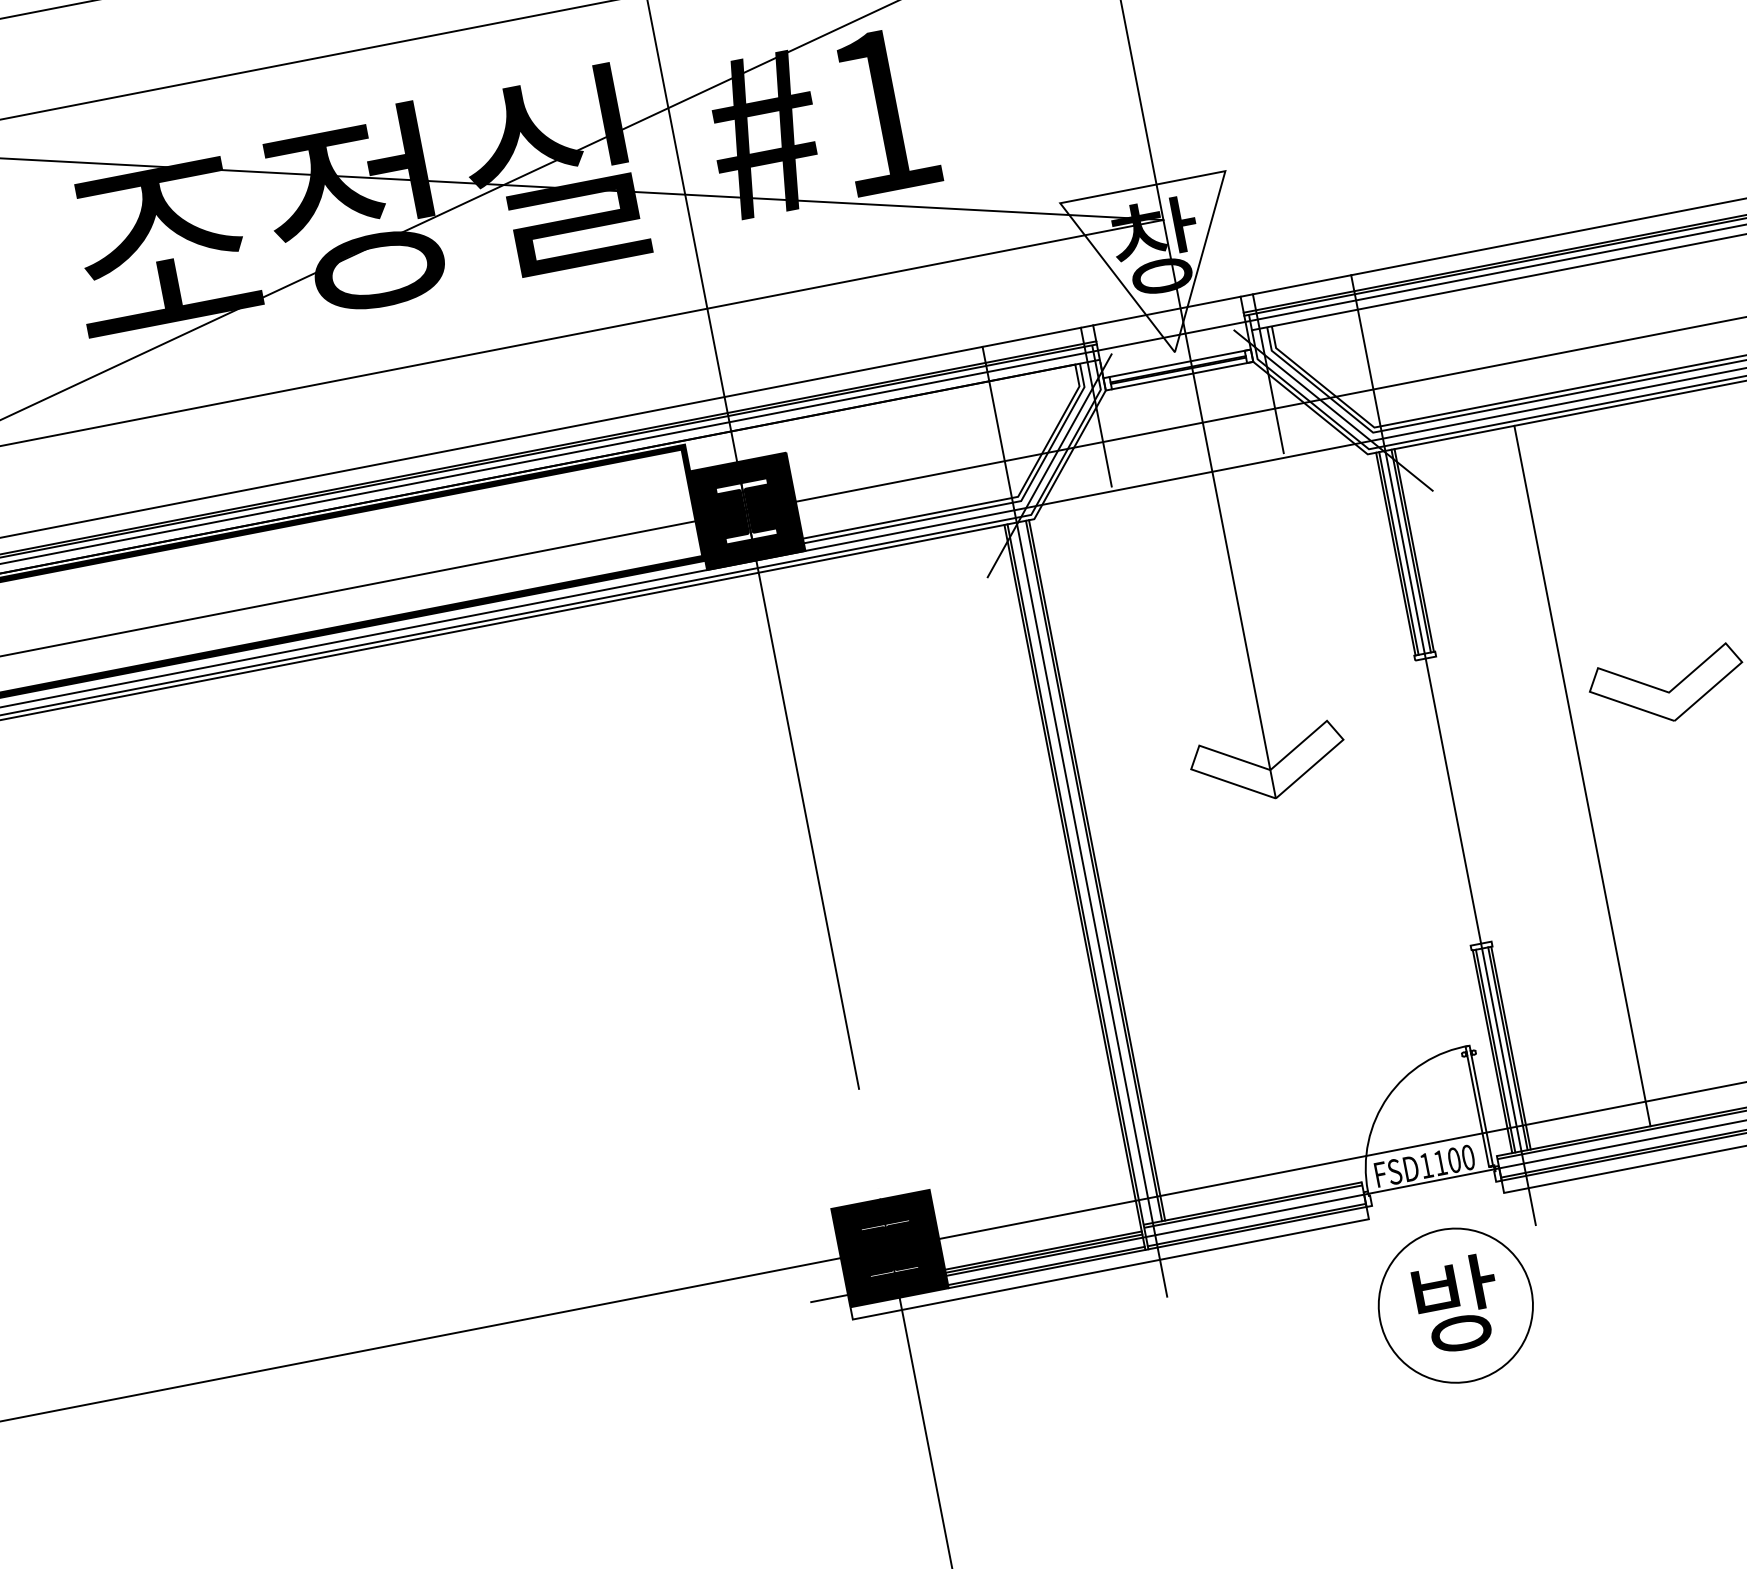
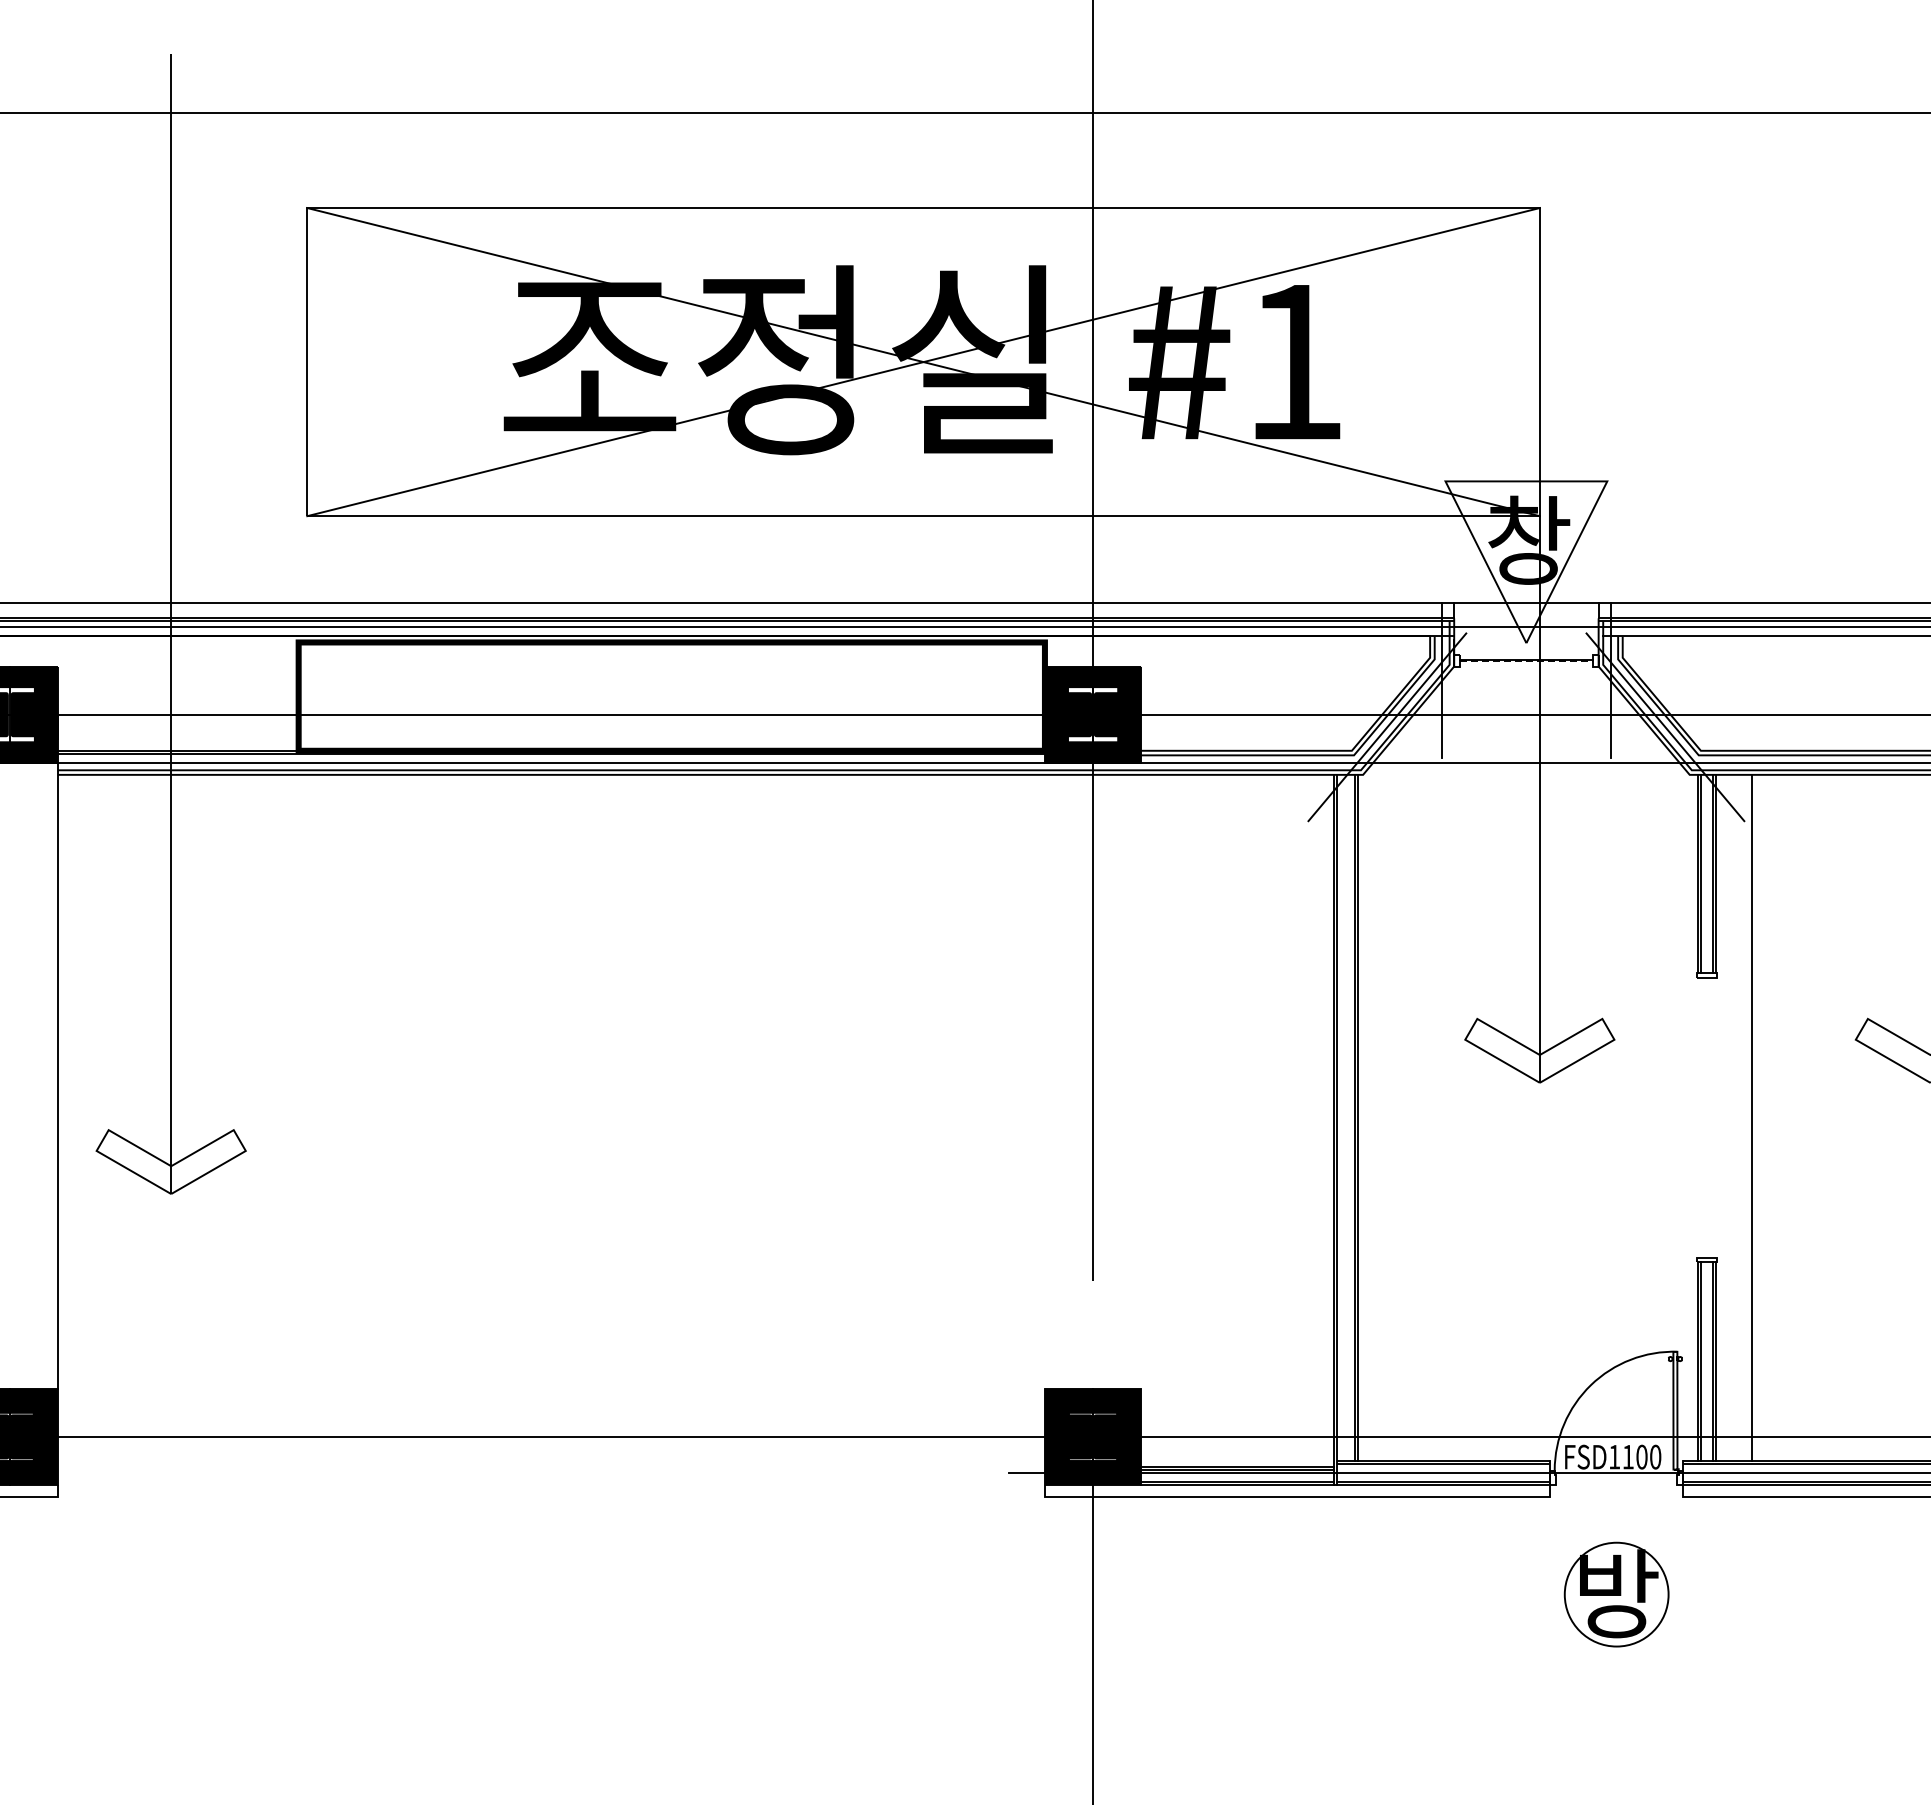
line: (1180, 363) -> (1529, 654), removed
line: (1178, 371) -> (1526, 661), solid -> dashed
line: (1182, 375) -> (1529, 666), removed
line: (1442, 749) -> (1706, 1067), removed
line: (1582, 775) -> (1752, 1117), moved
line: (1074, 821) -> (1345, 1067), removed
circle: (1455, 1305) -> (1616, 1594), size x0.7

